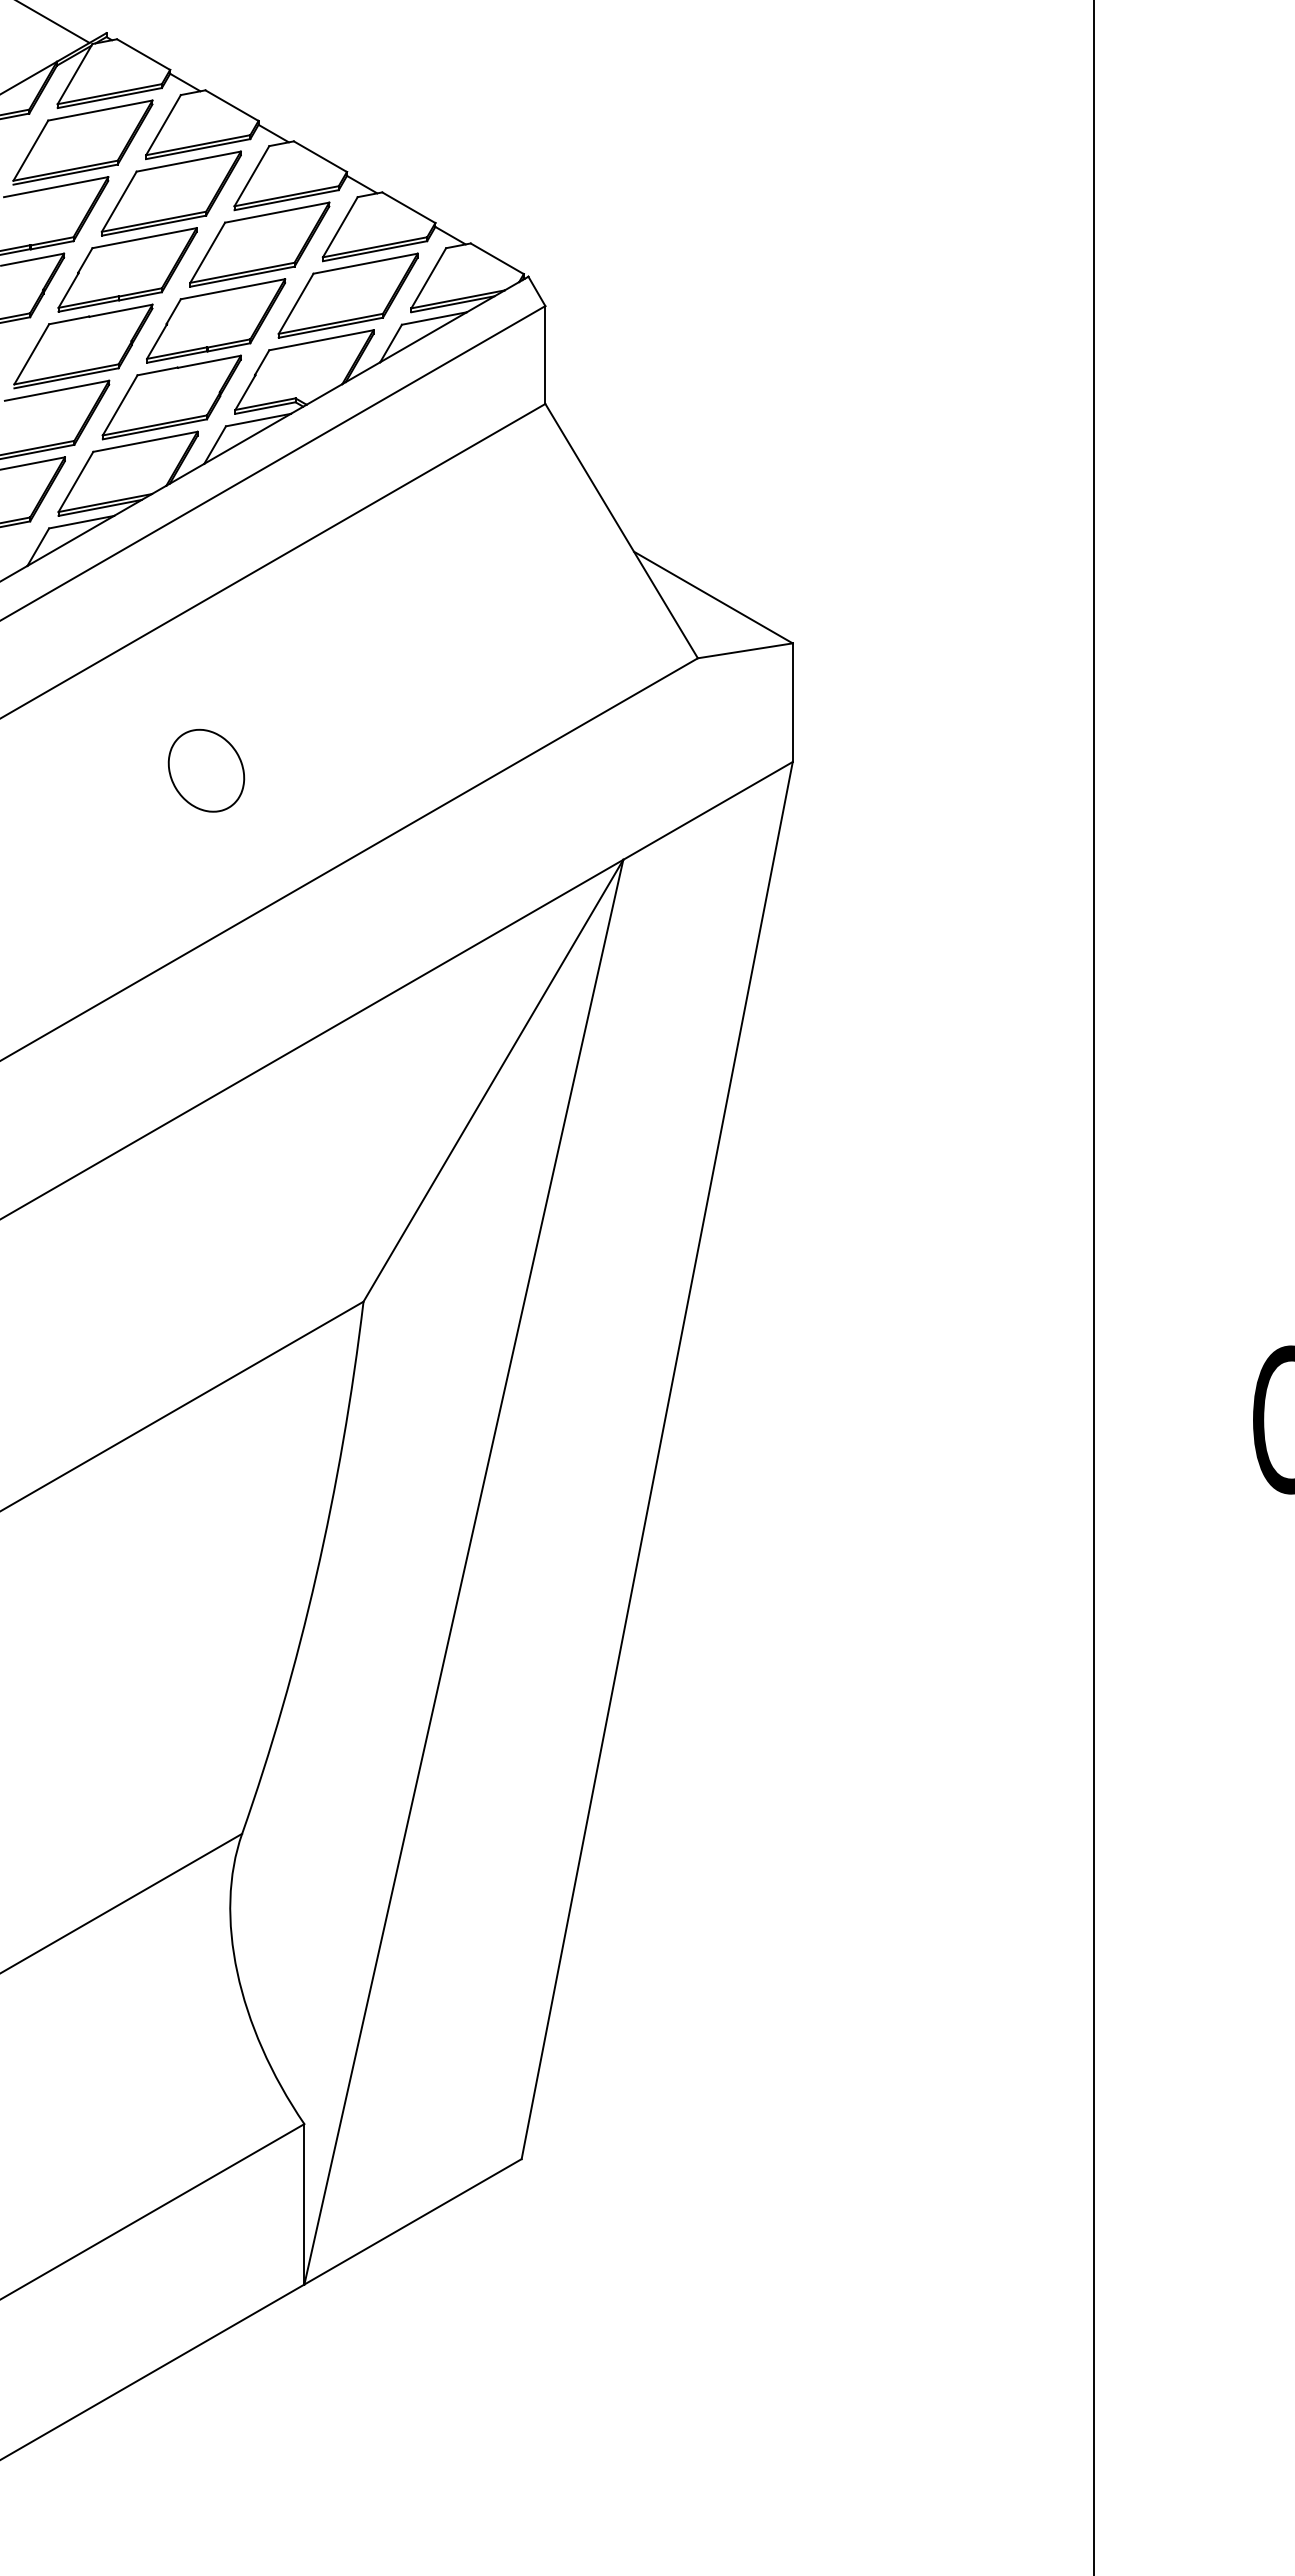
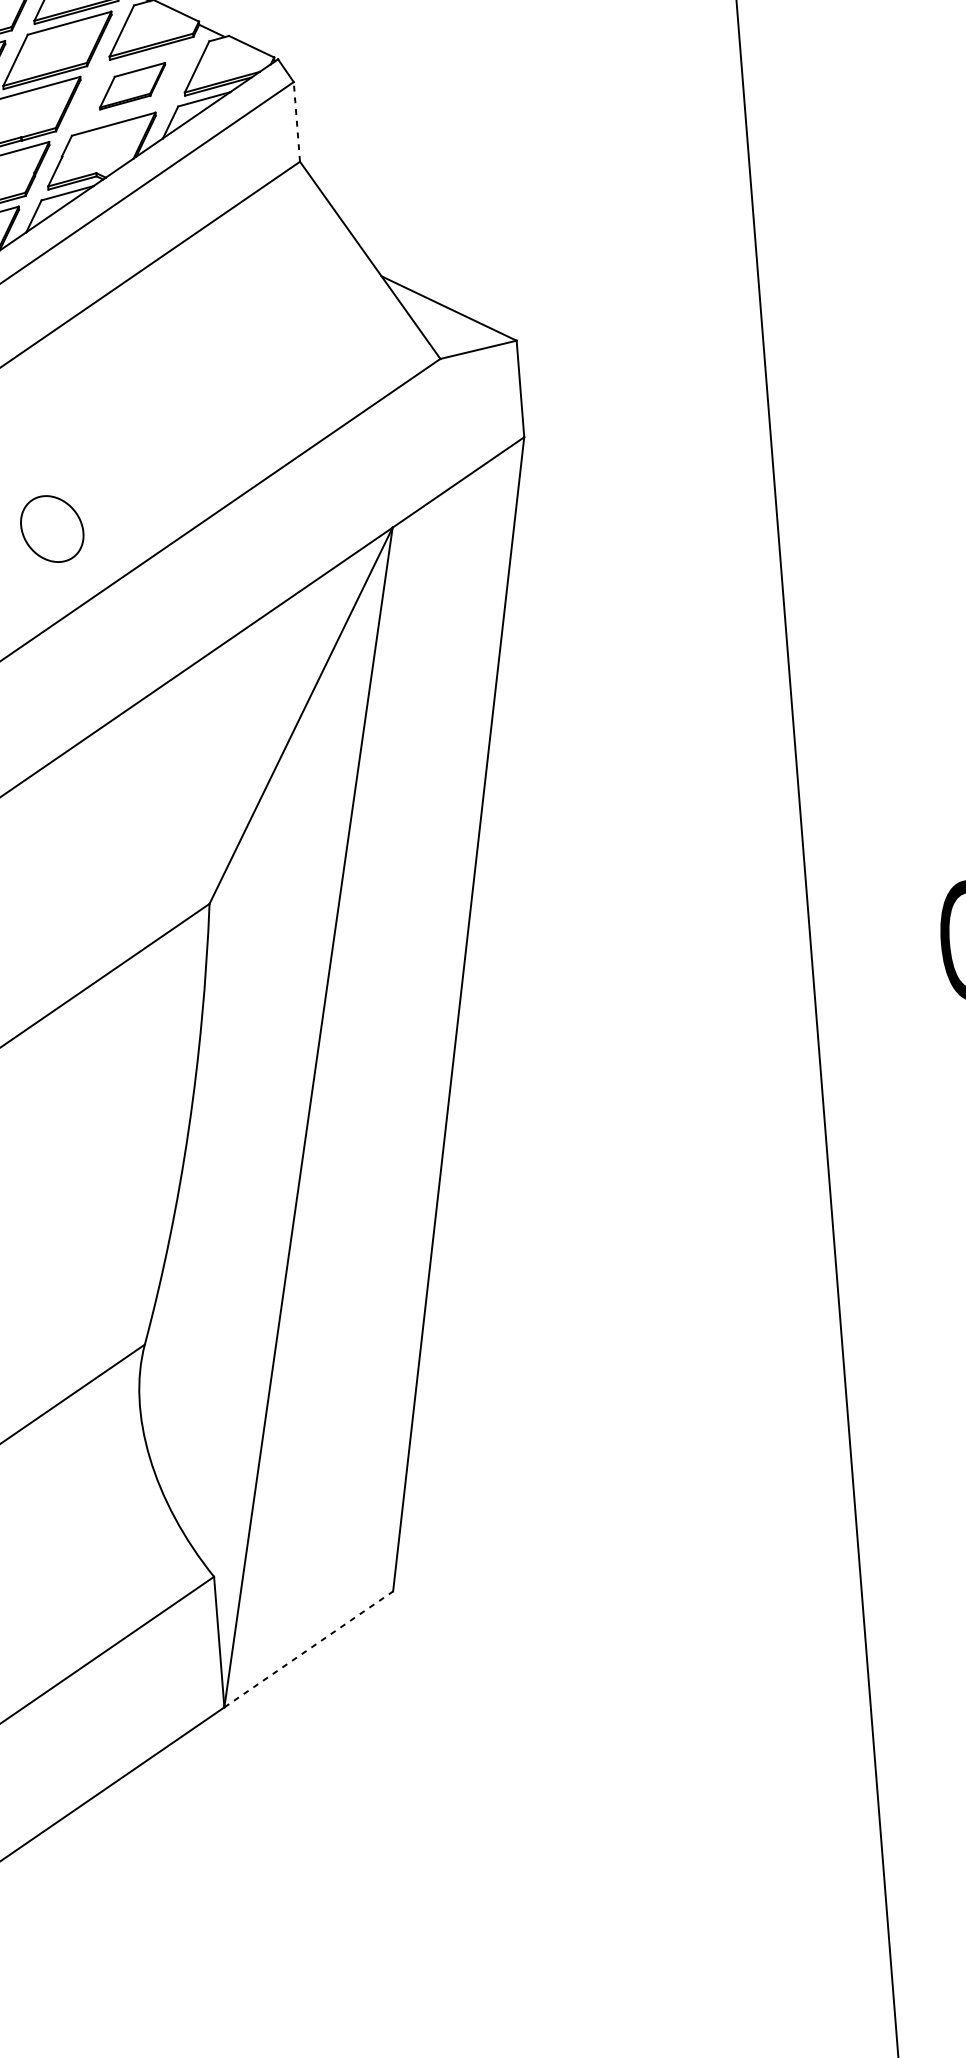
part: (347, 295) -> (132, 86), size x0.6
line: (545, 355) -> (297, 122), solid -> dashed
part: (206, 770) -> (52, 528), moved
line: (413, 2221) -> (309, 1649), solid -> dashed

